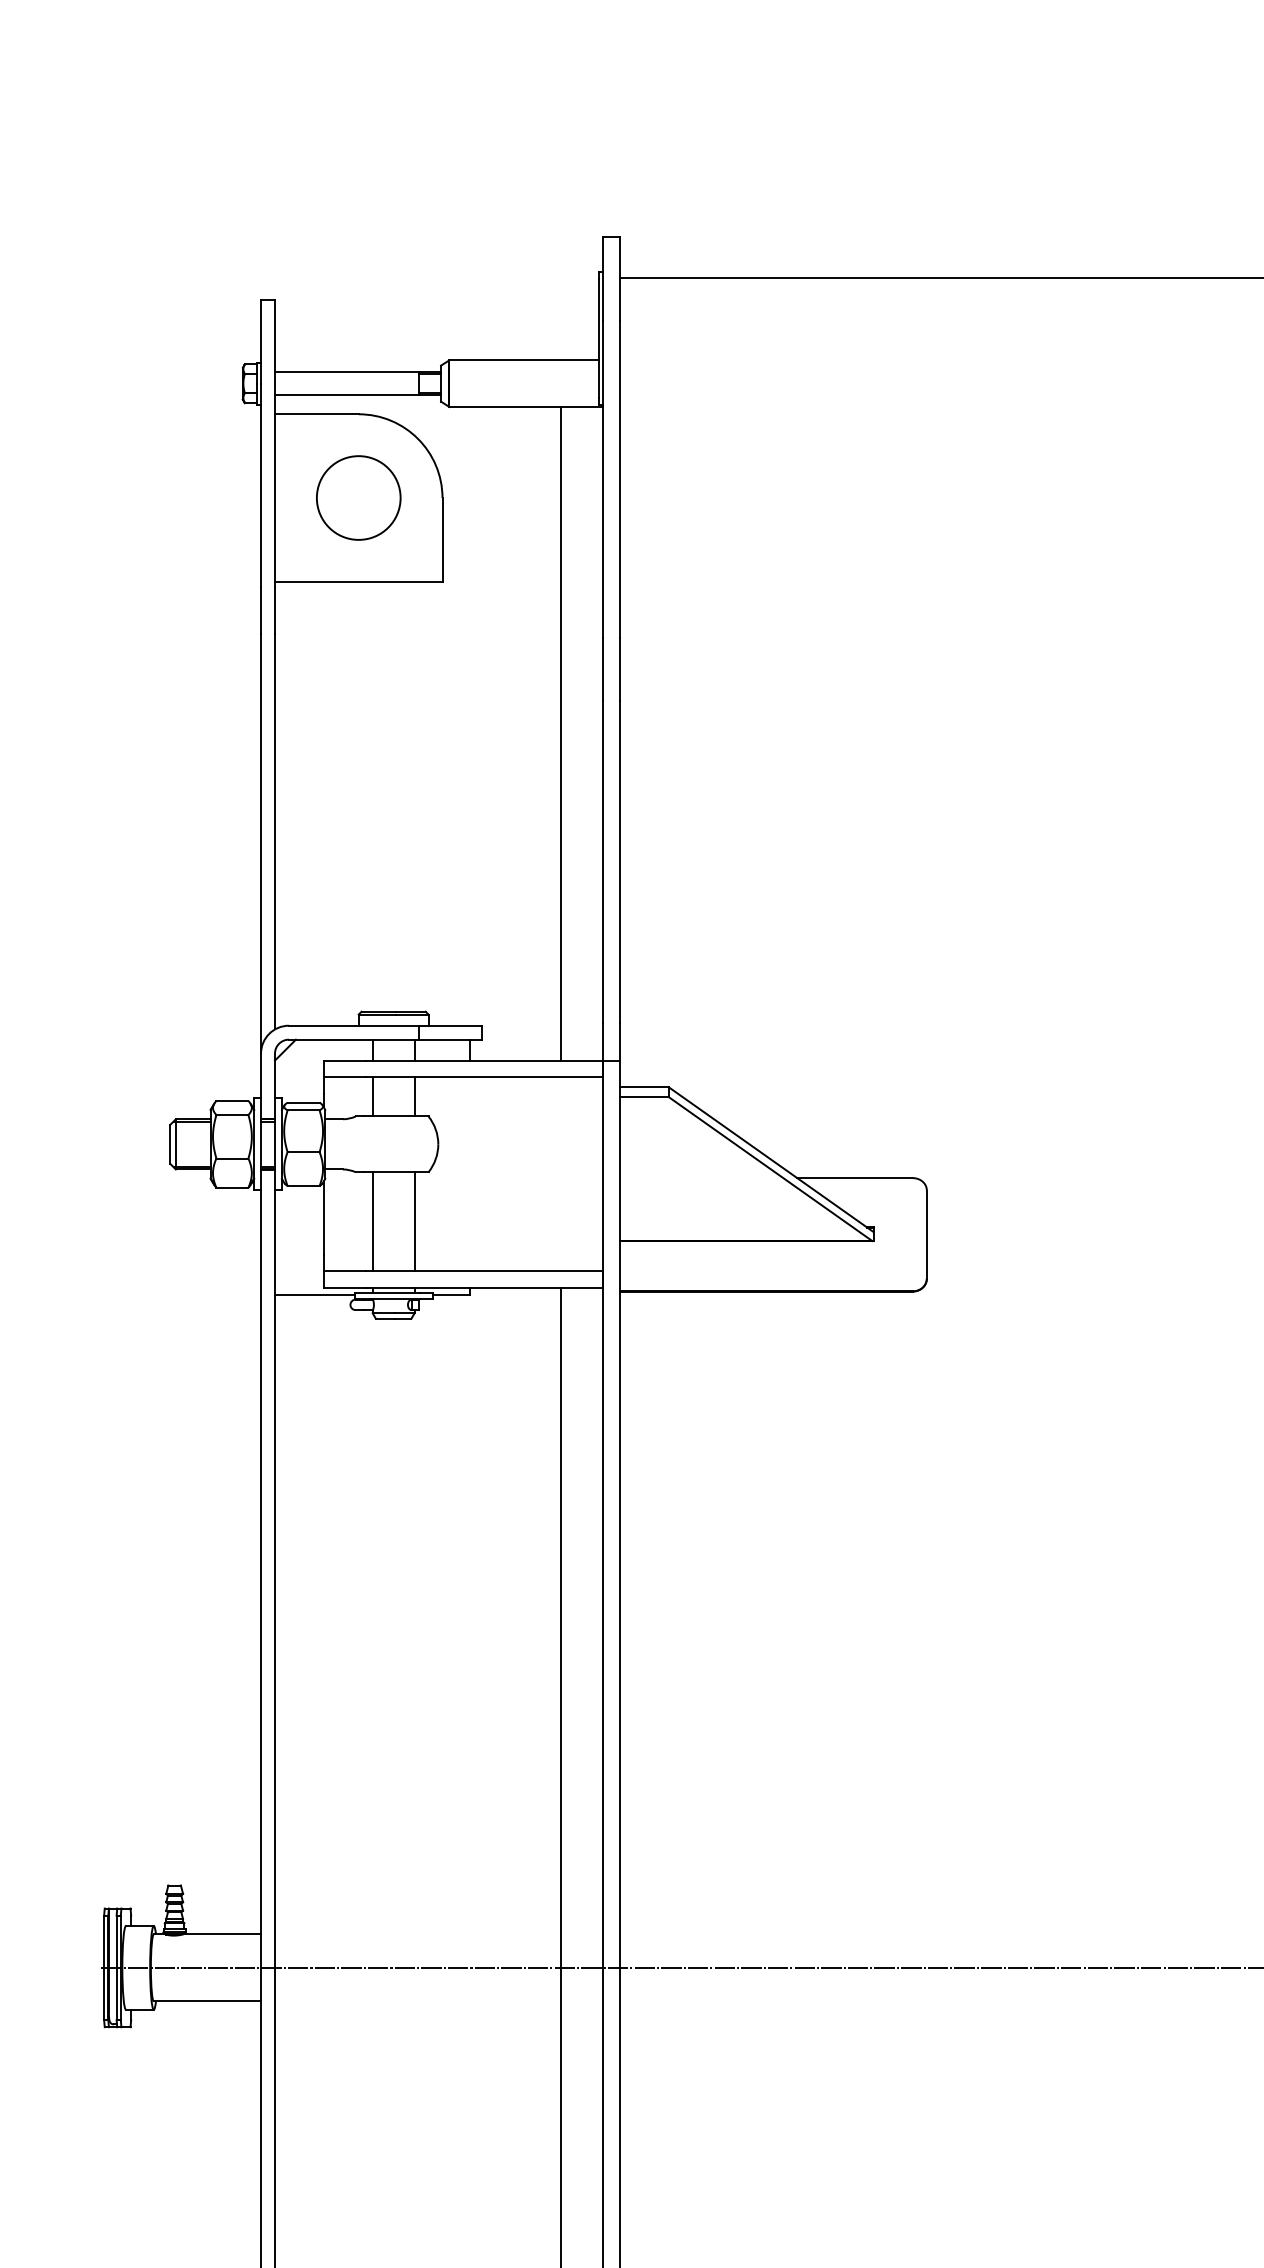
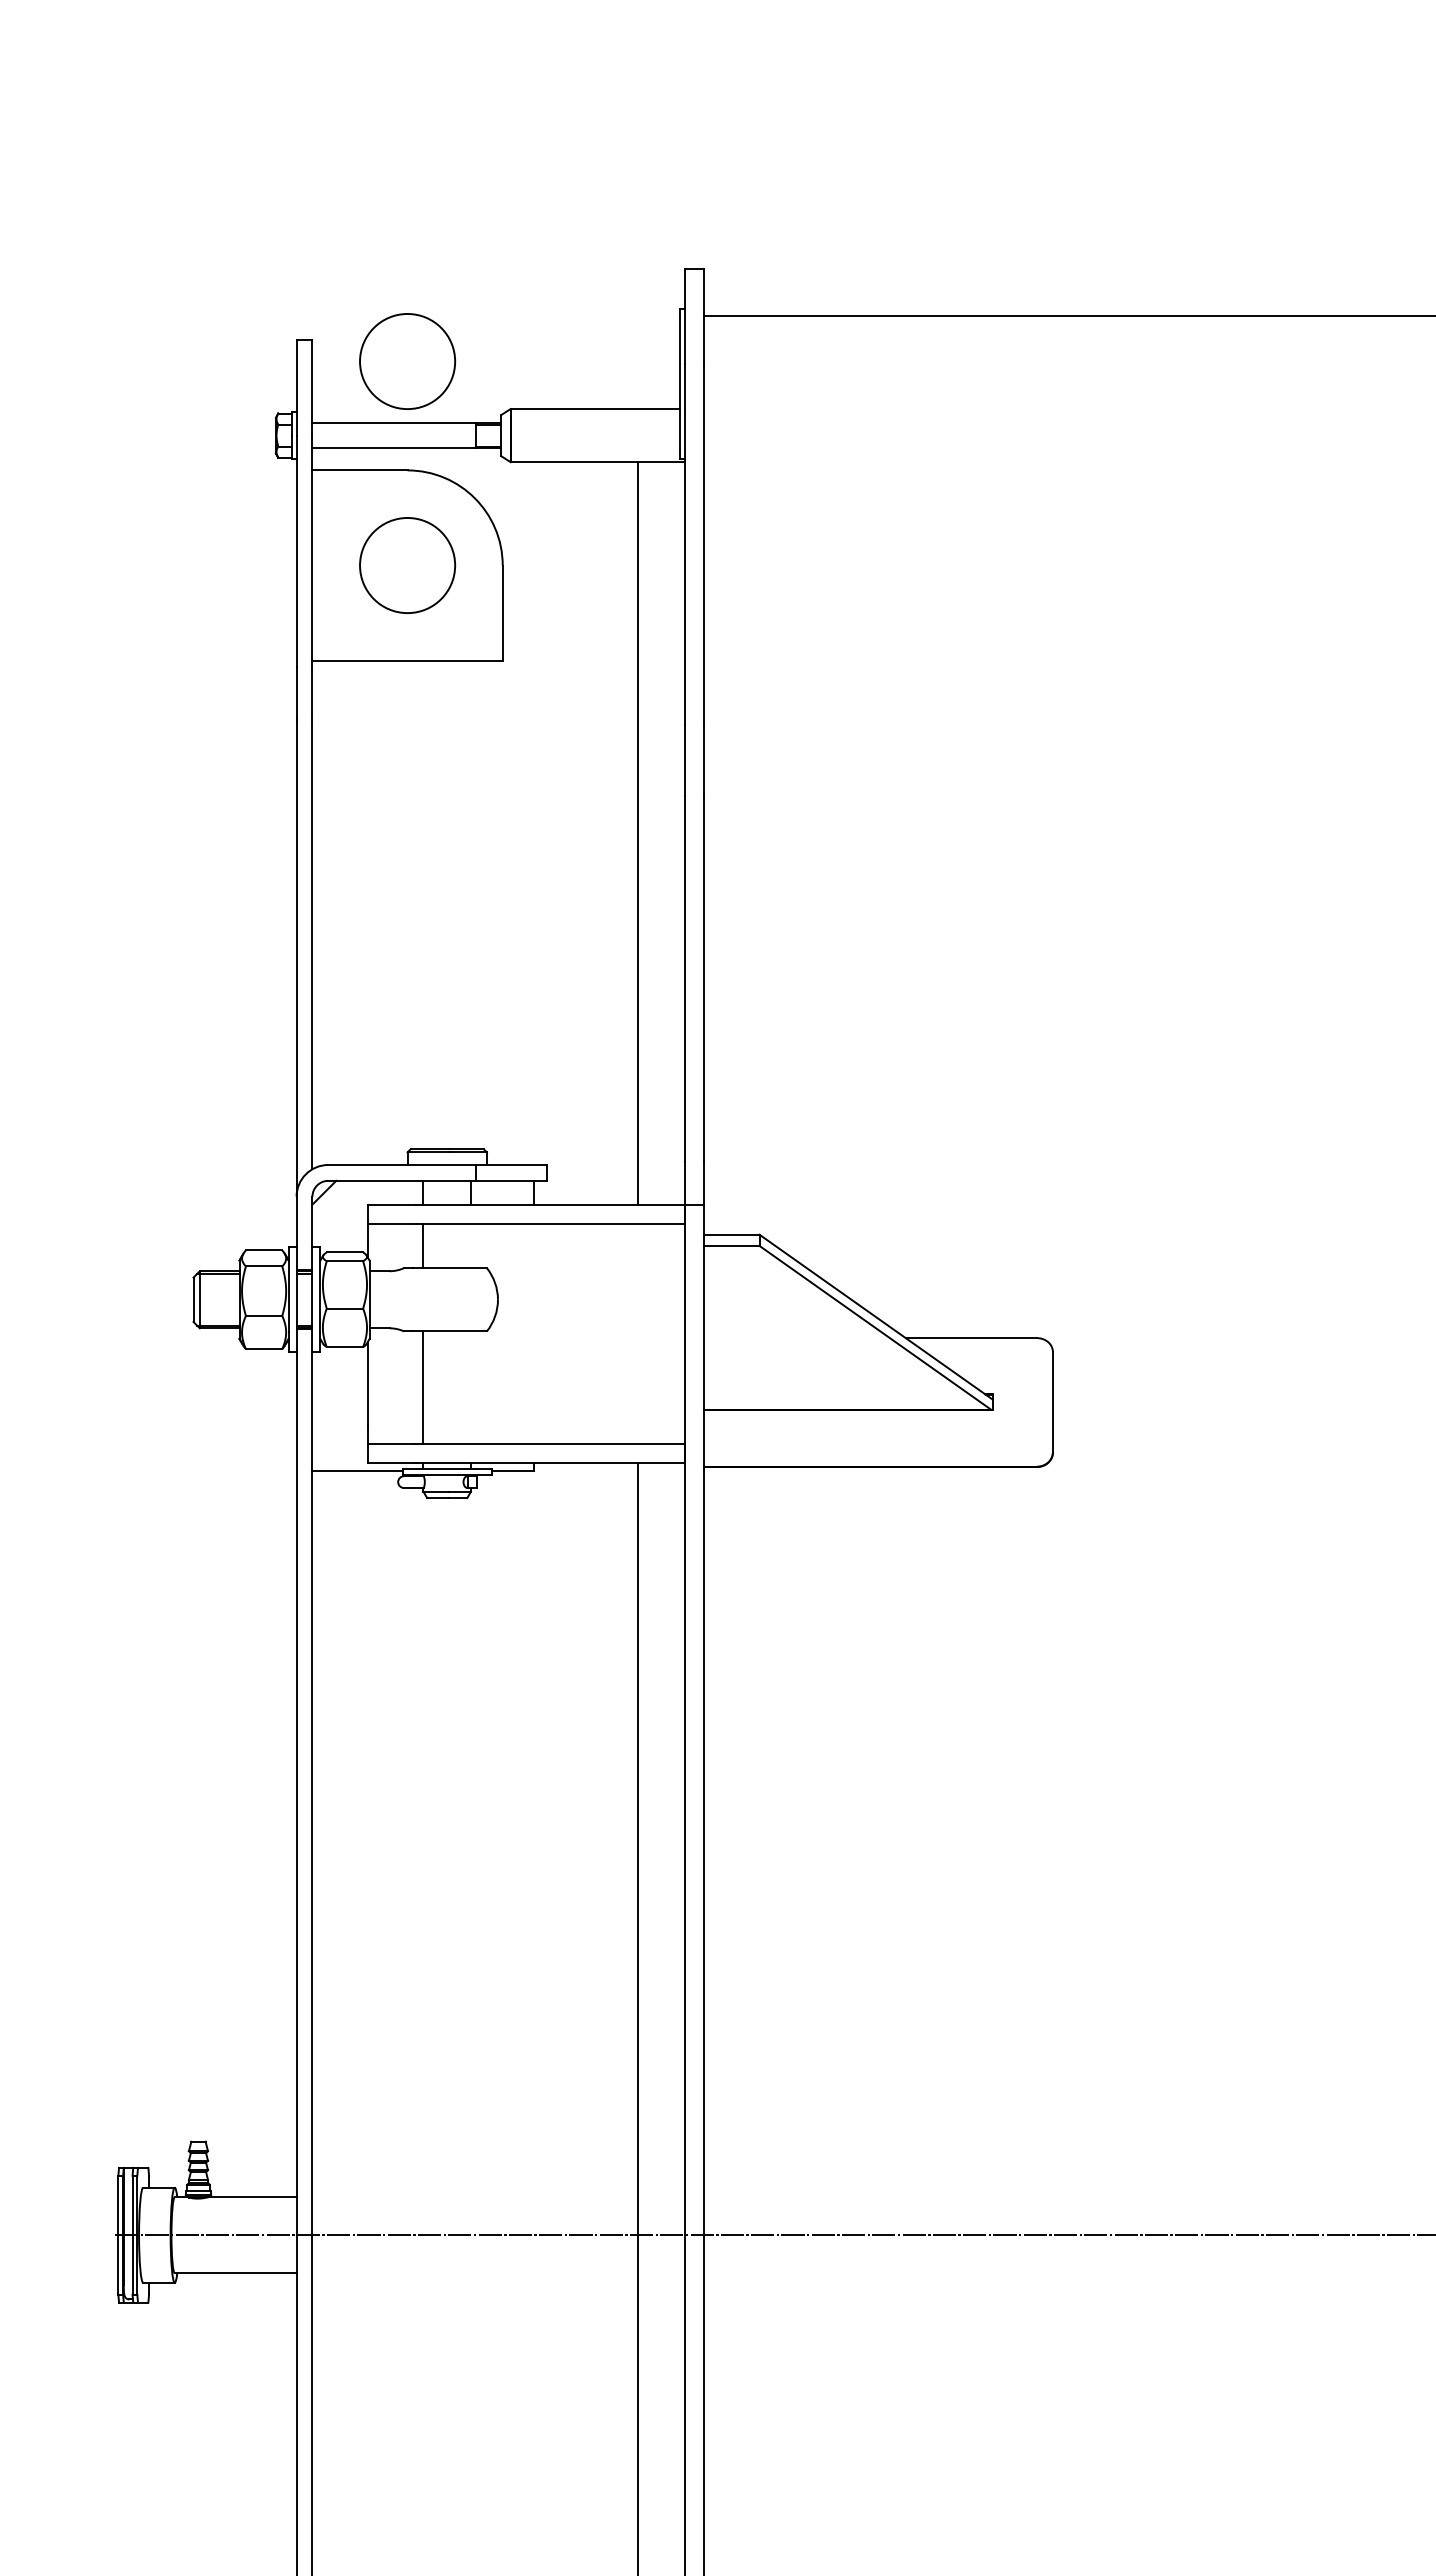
circle: (358, 318) -> (407, 361), added
line: (415, 1096) -> (471, 1245), removed
line: (415, 1221) -> (471, 1387), removed

